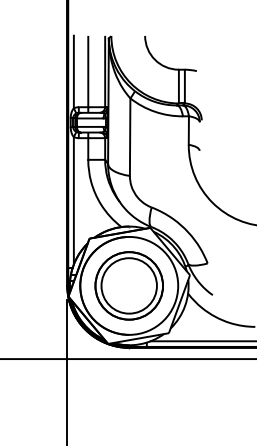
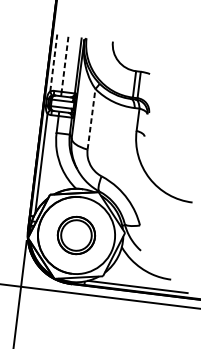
line: (73, 71) -> (53, 62), solid -> dashed
line: (88, 72) -> (65, 64), solid -> dashed
line: (130, 137) -> (91, 119), solid -> dashed
part: (128, 285) -> (76, 235), size x0.7

